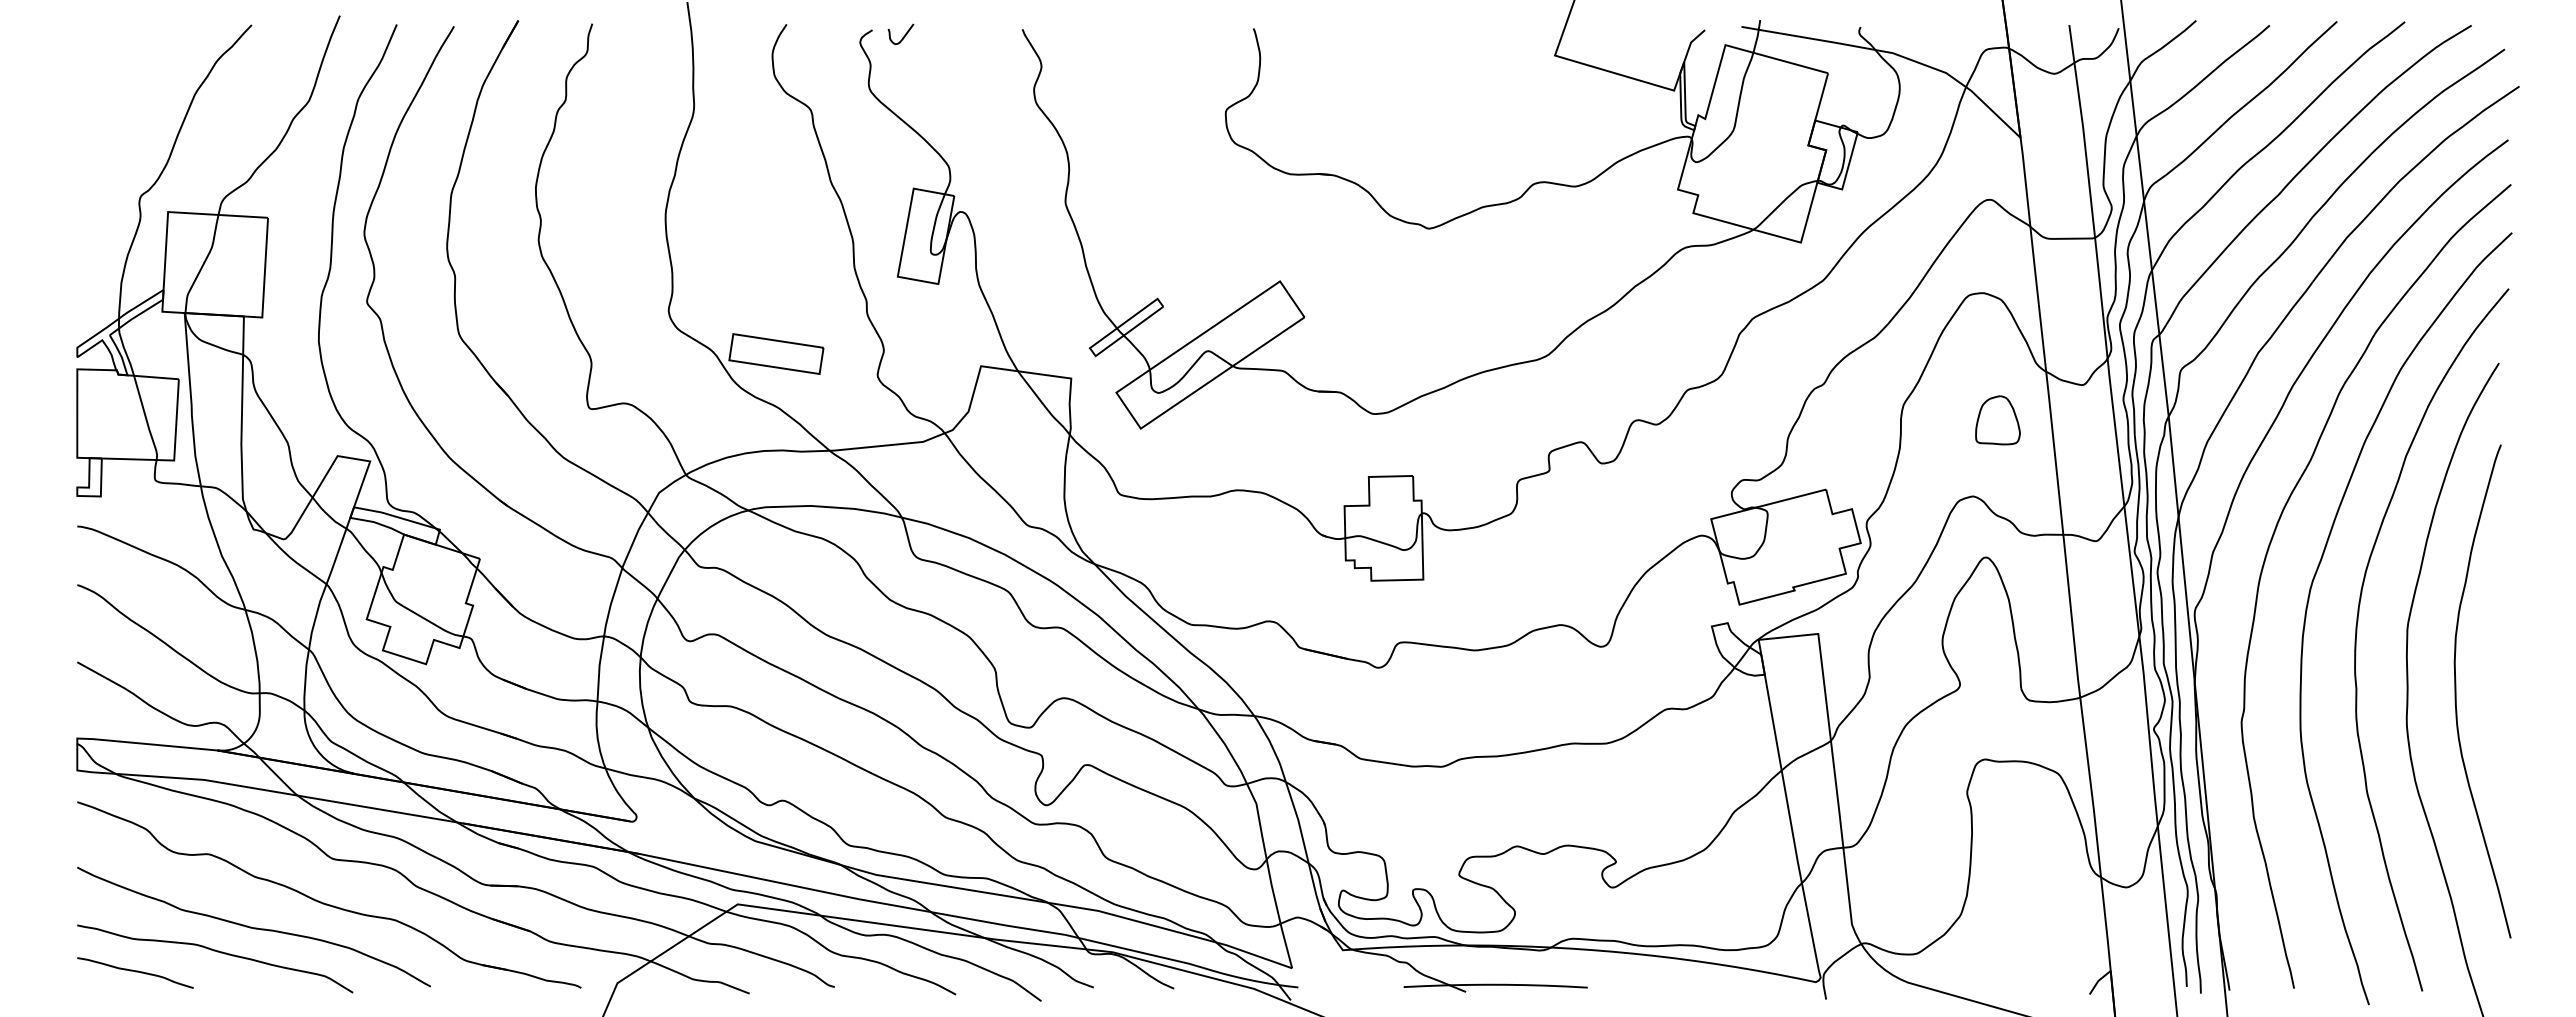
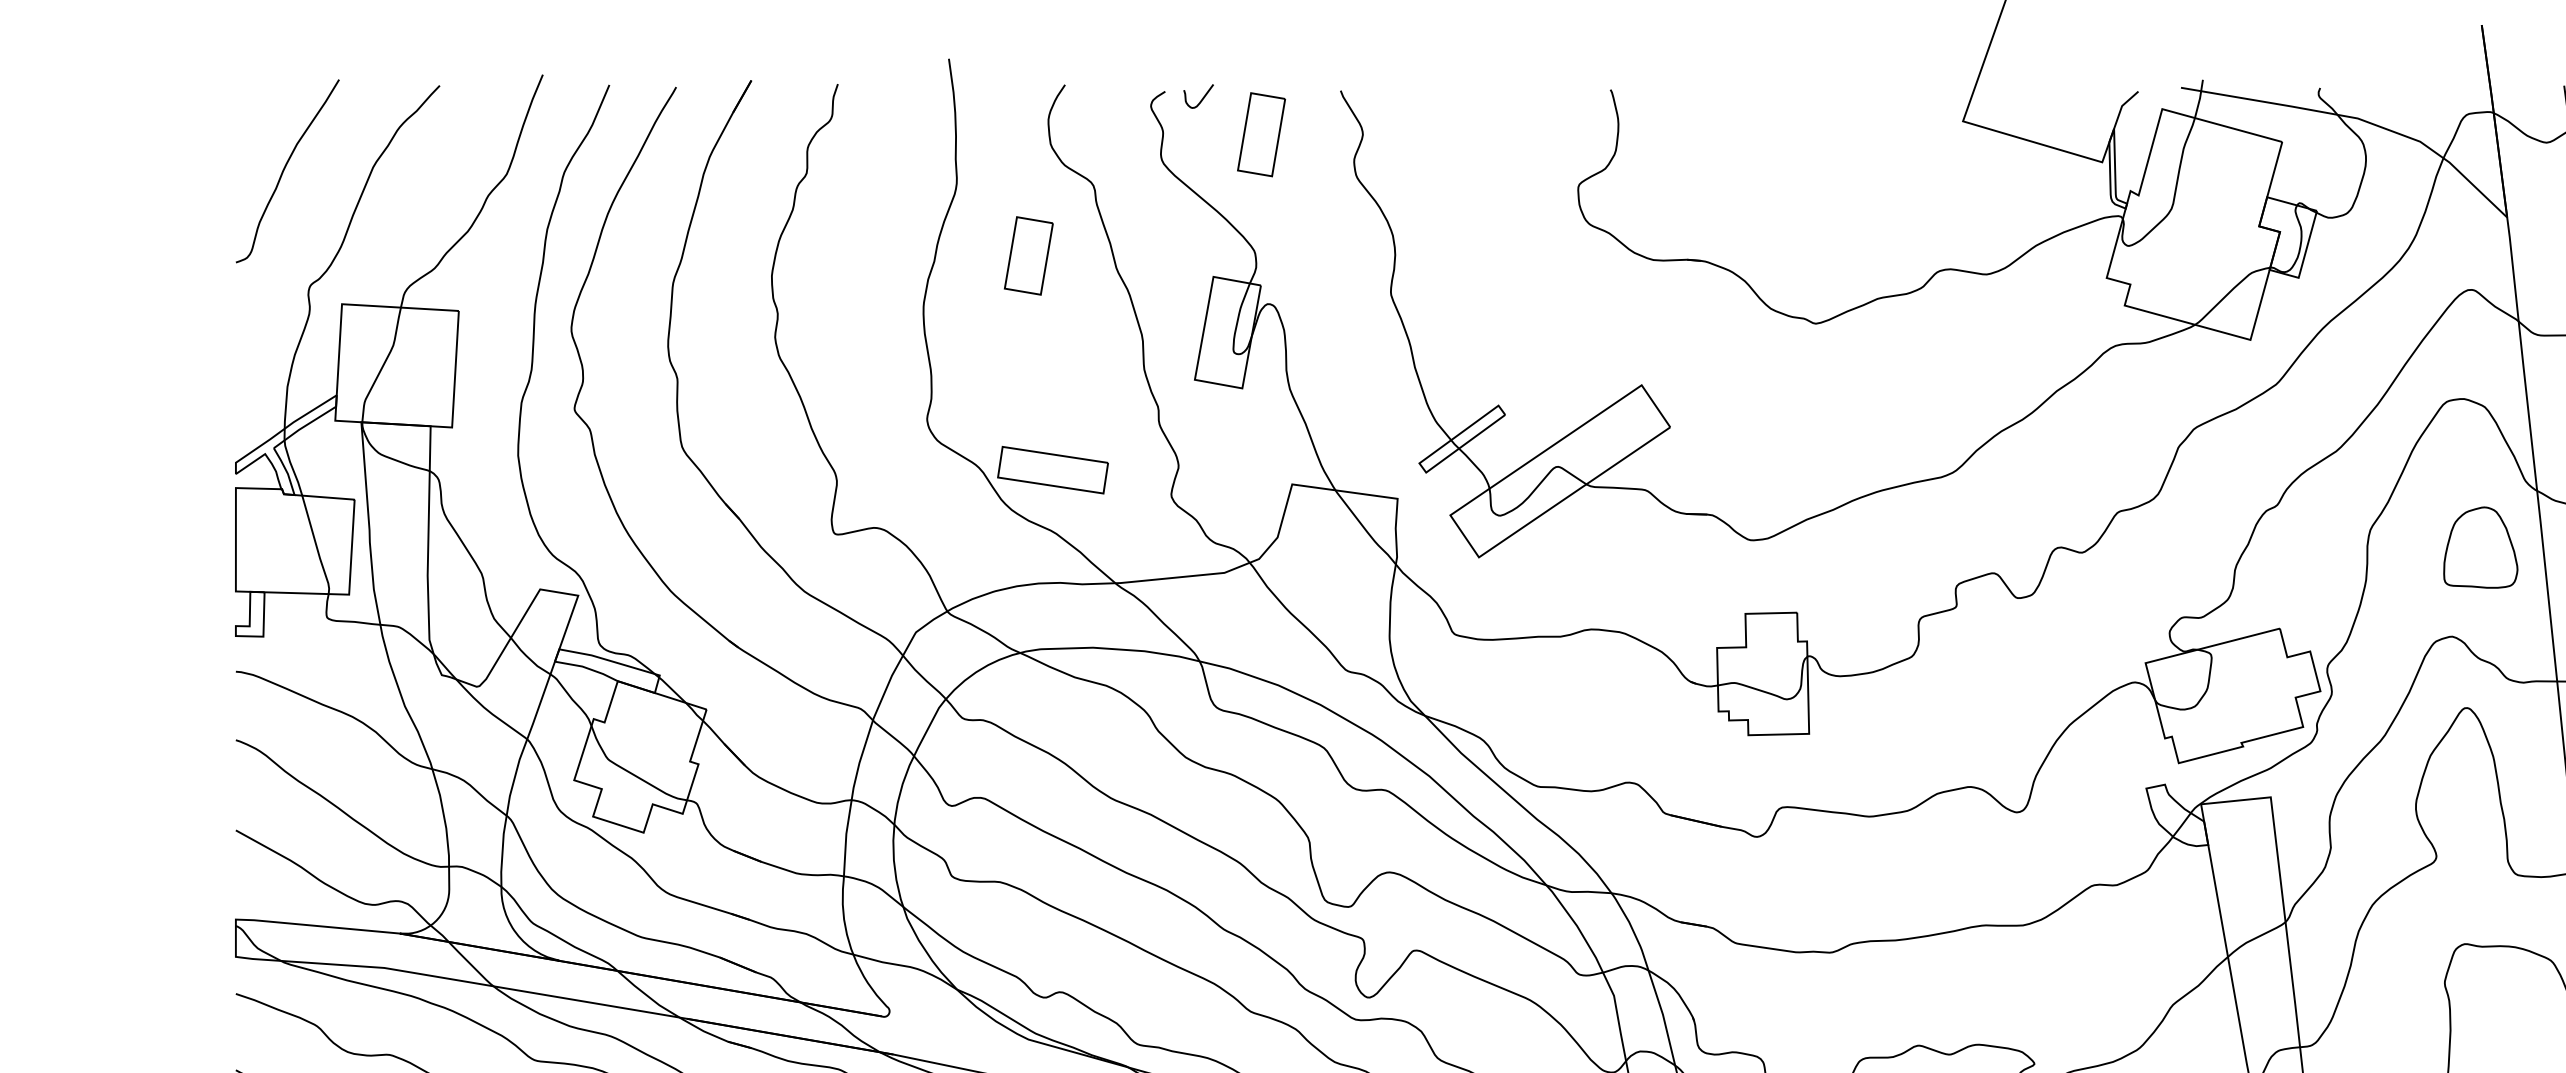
part: (954, 66) -> (1261, 134), added
curve: (119, 97) -> (285, 170), added
part: (755, 170) -> (1028, 255), added
part: (1997, 420) -> (2480, 547), size x1.43

